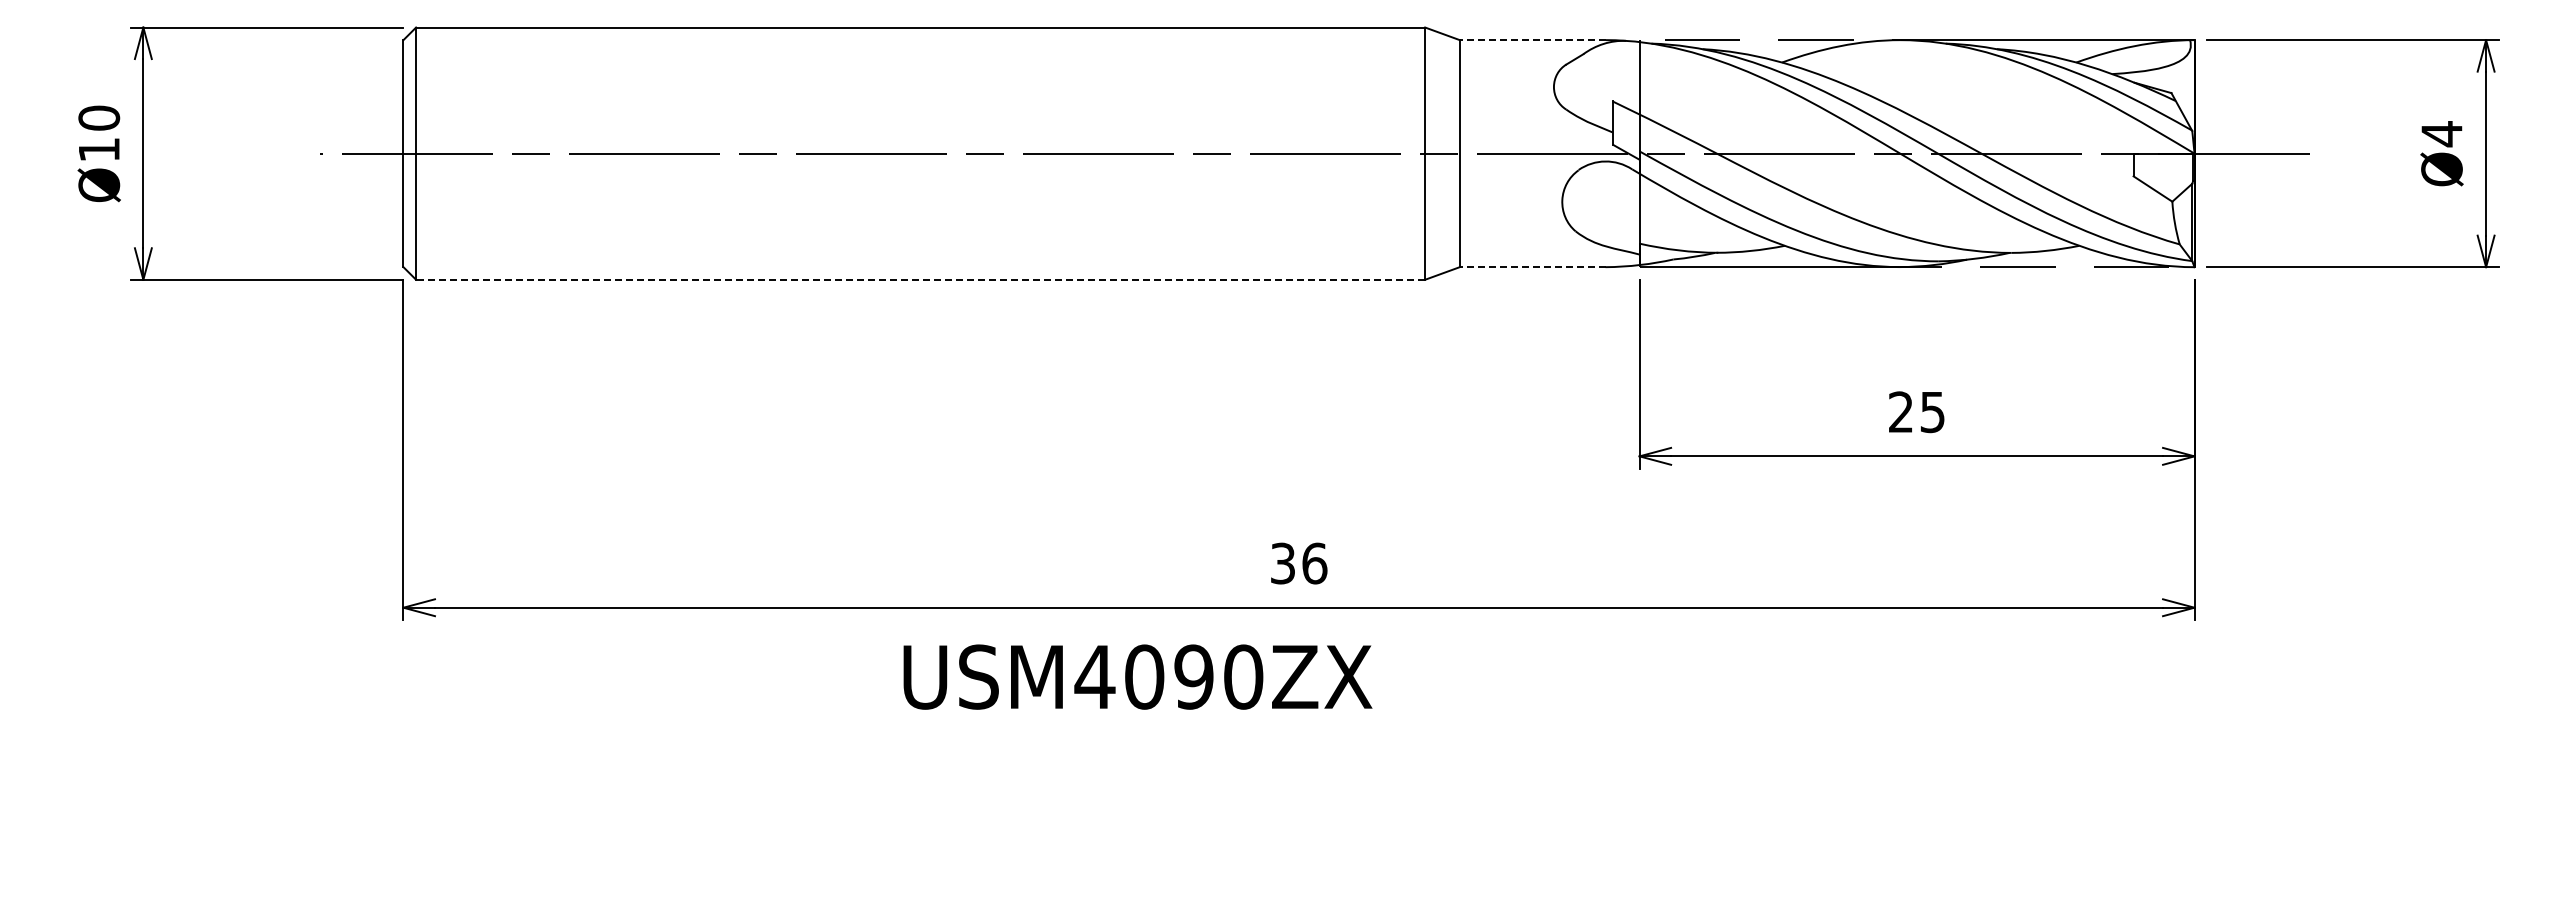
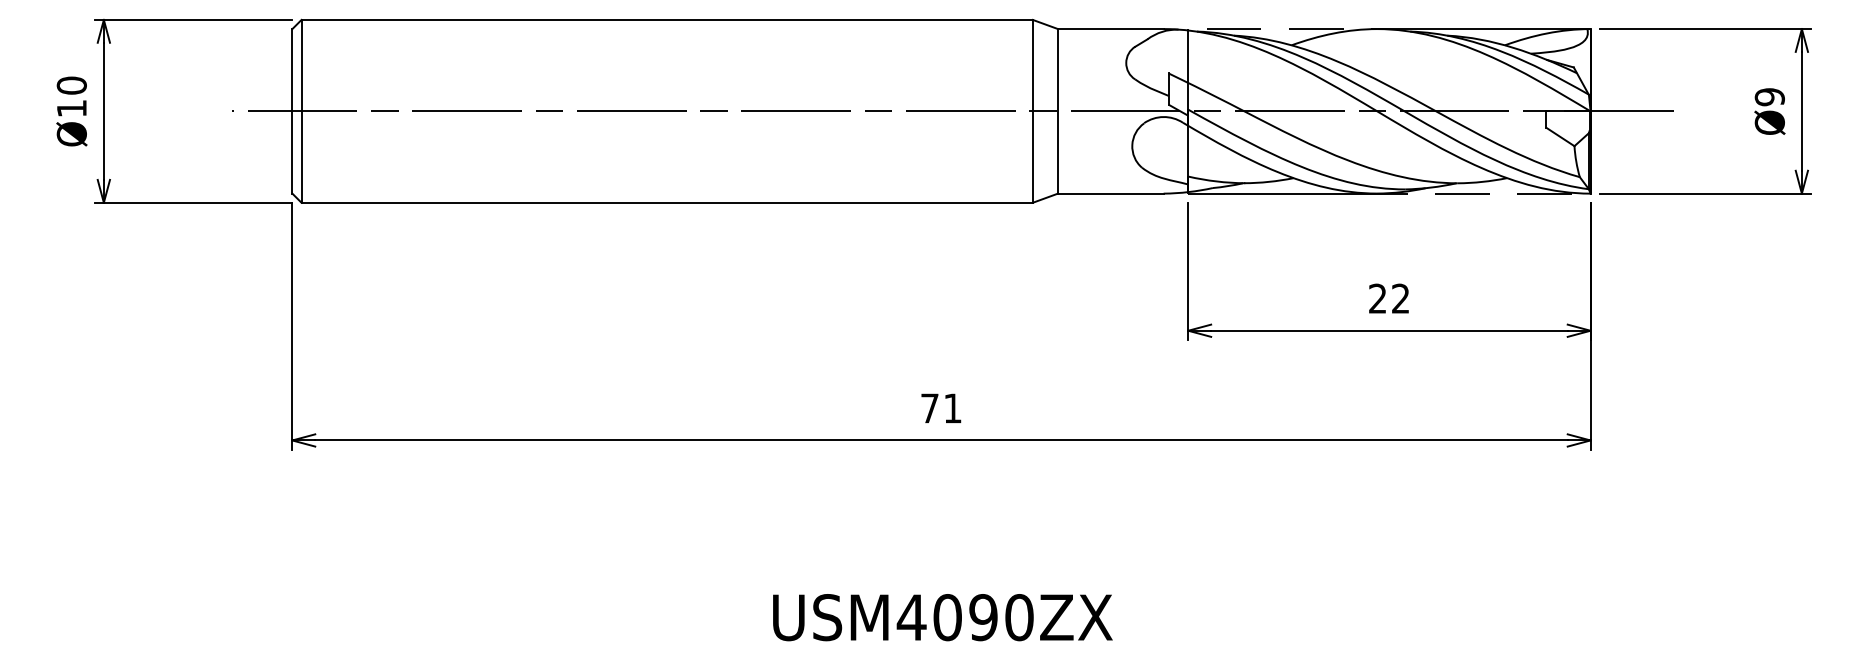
line: (1532, 40) -> (1110, 29), dashed -> solid
text: (2441, 134) -> (1769, 97), Ø4 -> Ø9
line: (1532, 267) -> (1110, 193), dashed -> solid
line: (920, 279) -> (667, 202), dashed -> solid
text: (1932, 412) -> (1400, 298), 25 -> 22
text: (1299, 563) -> (941, 408), 36 -> 71
text: (1137, 676) -> (942, 617), moved

